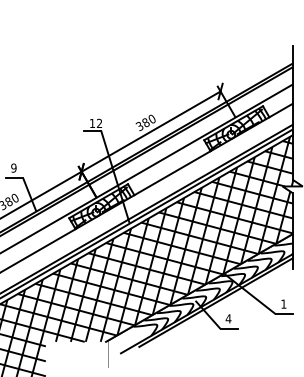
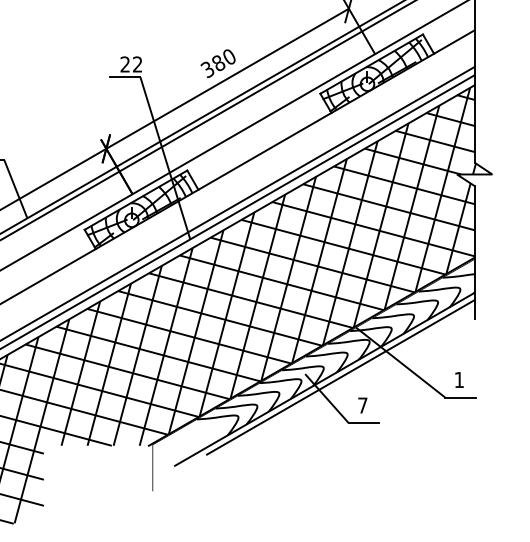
text: (91, 122) -> (123, 62), 12 -> 22
text: (228, 318) -> (362, 404), 4 -> 7

